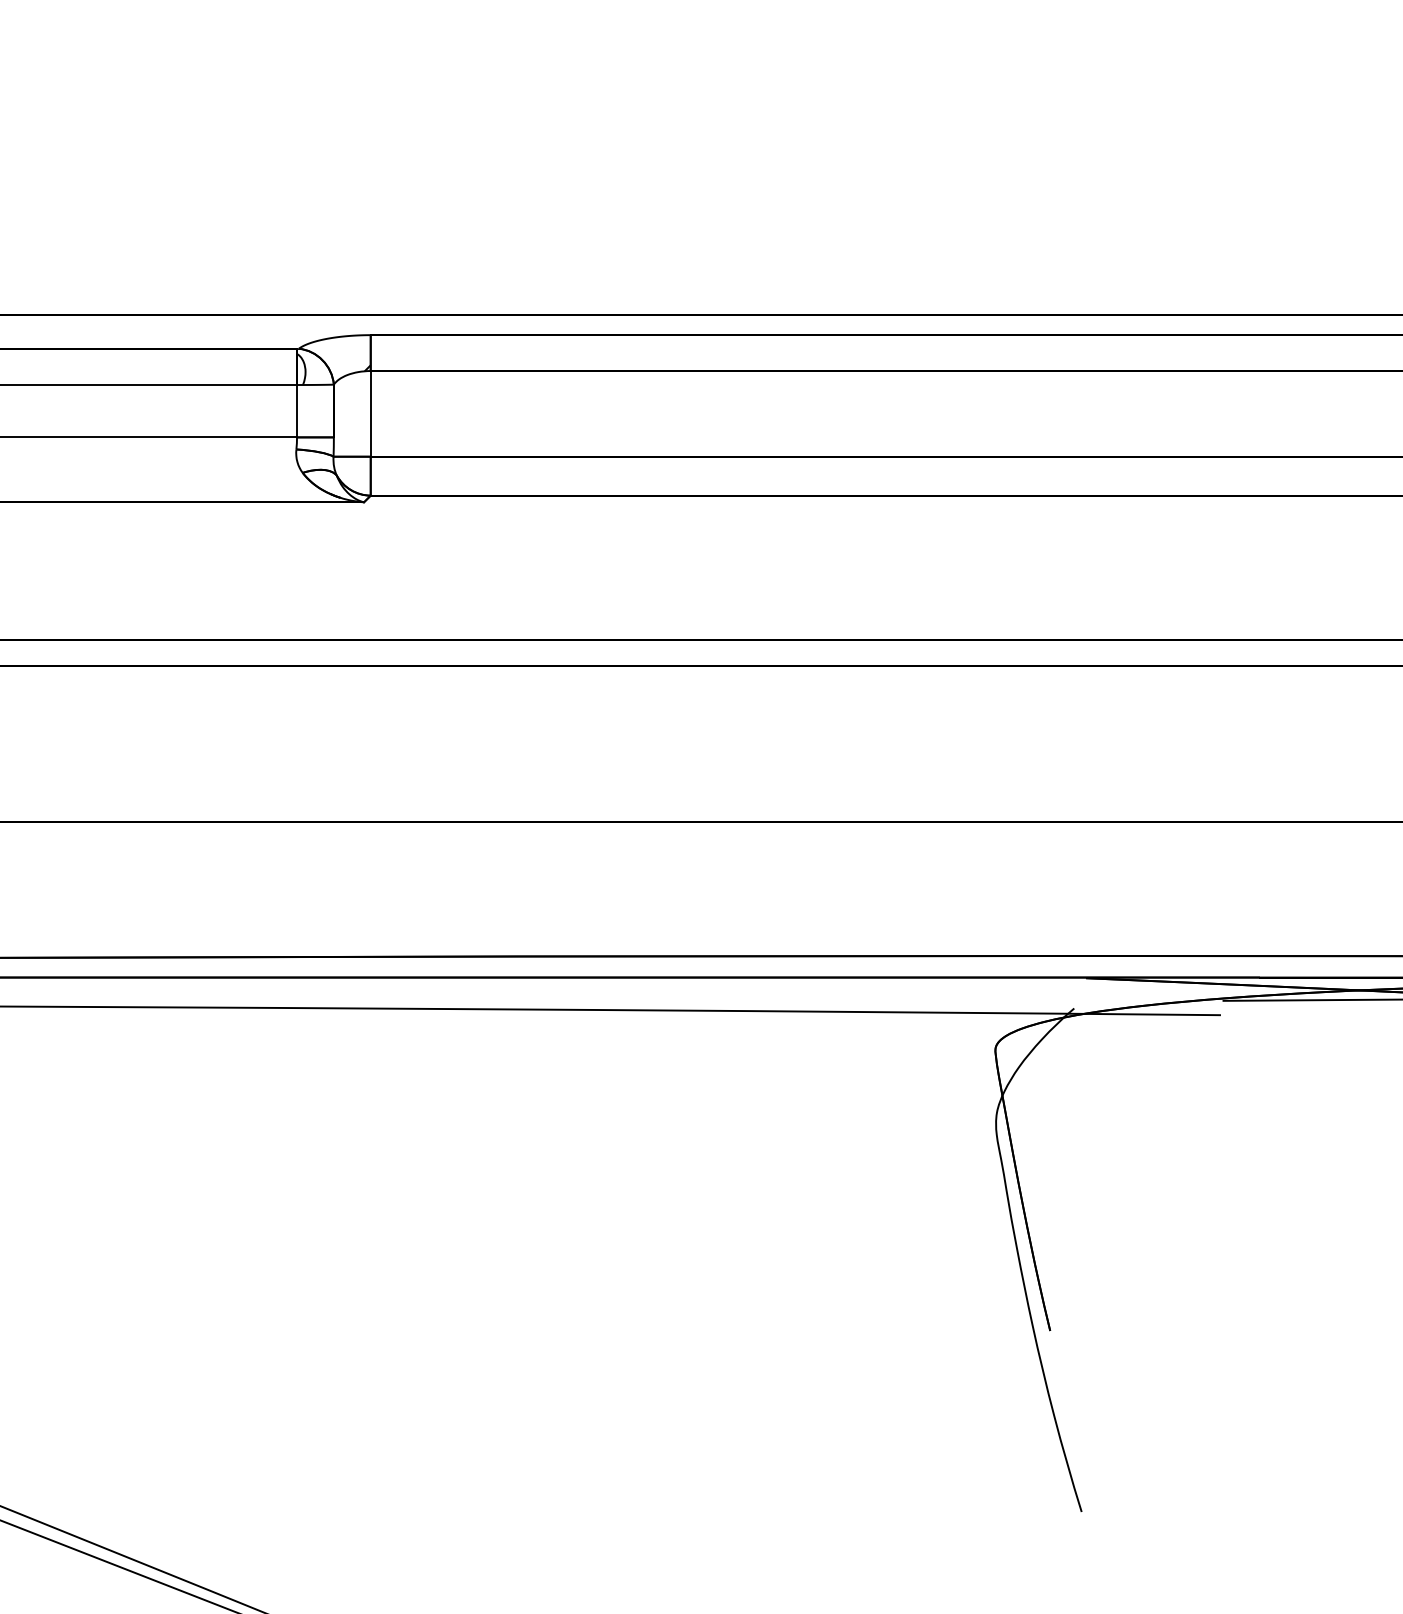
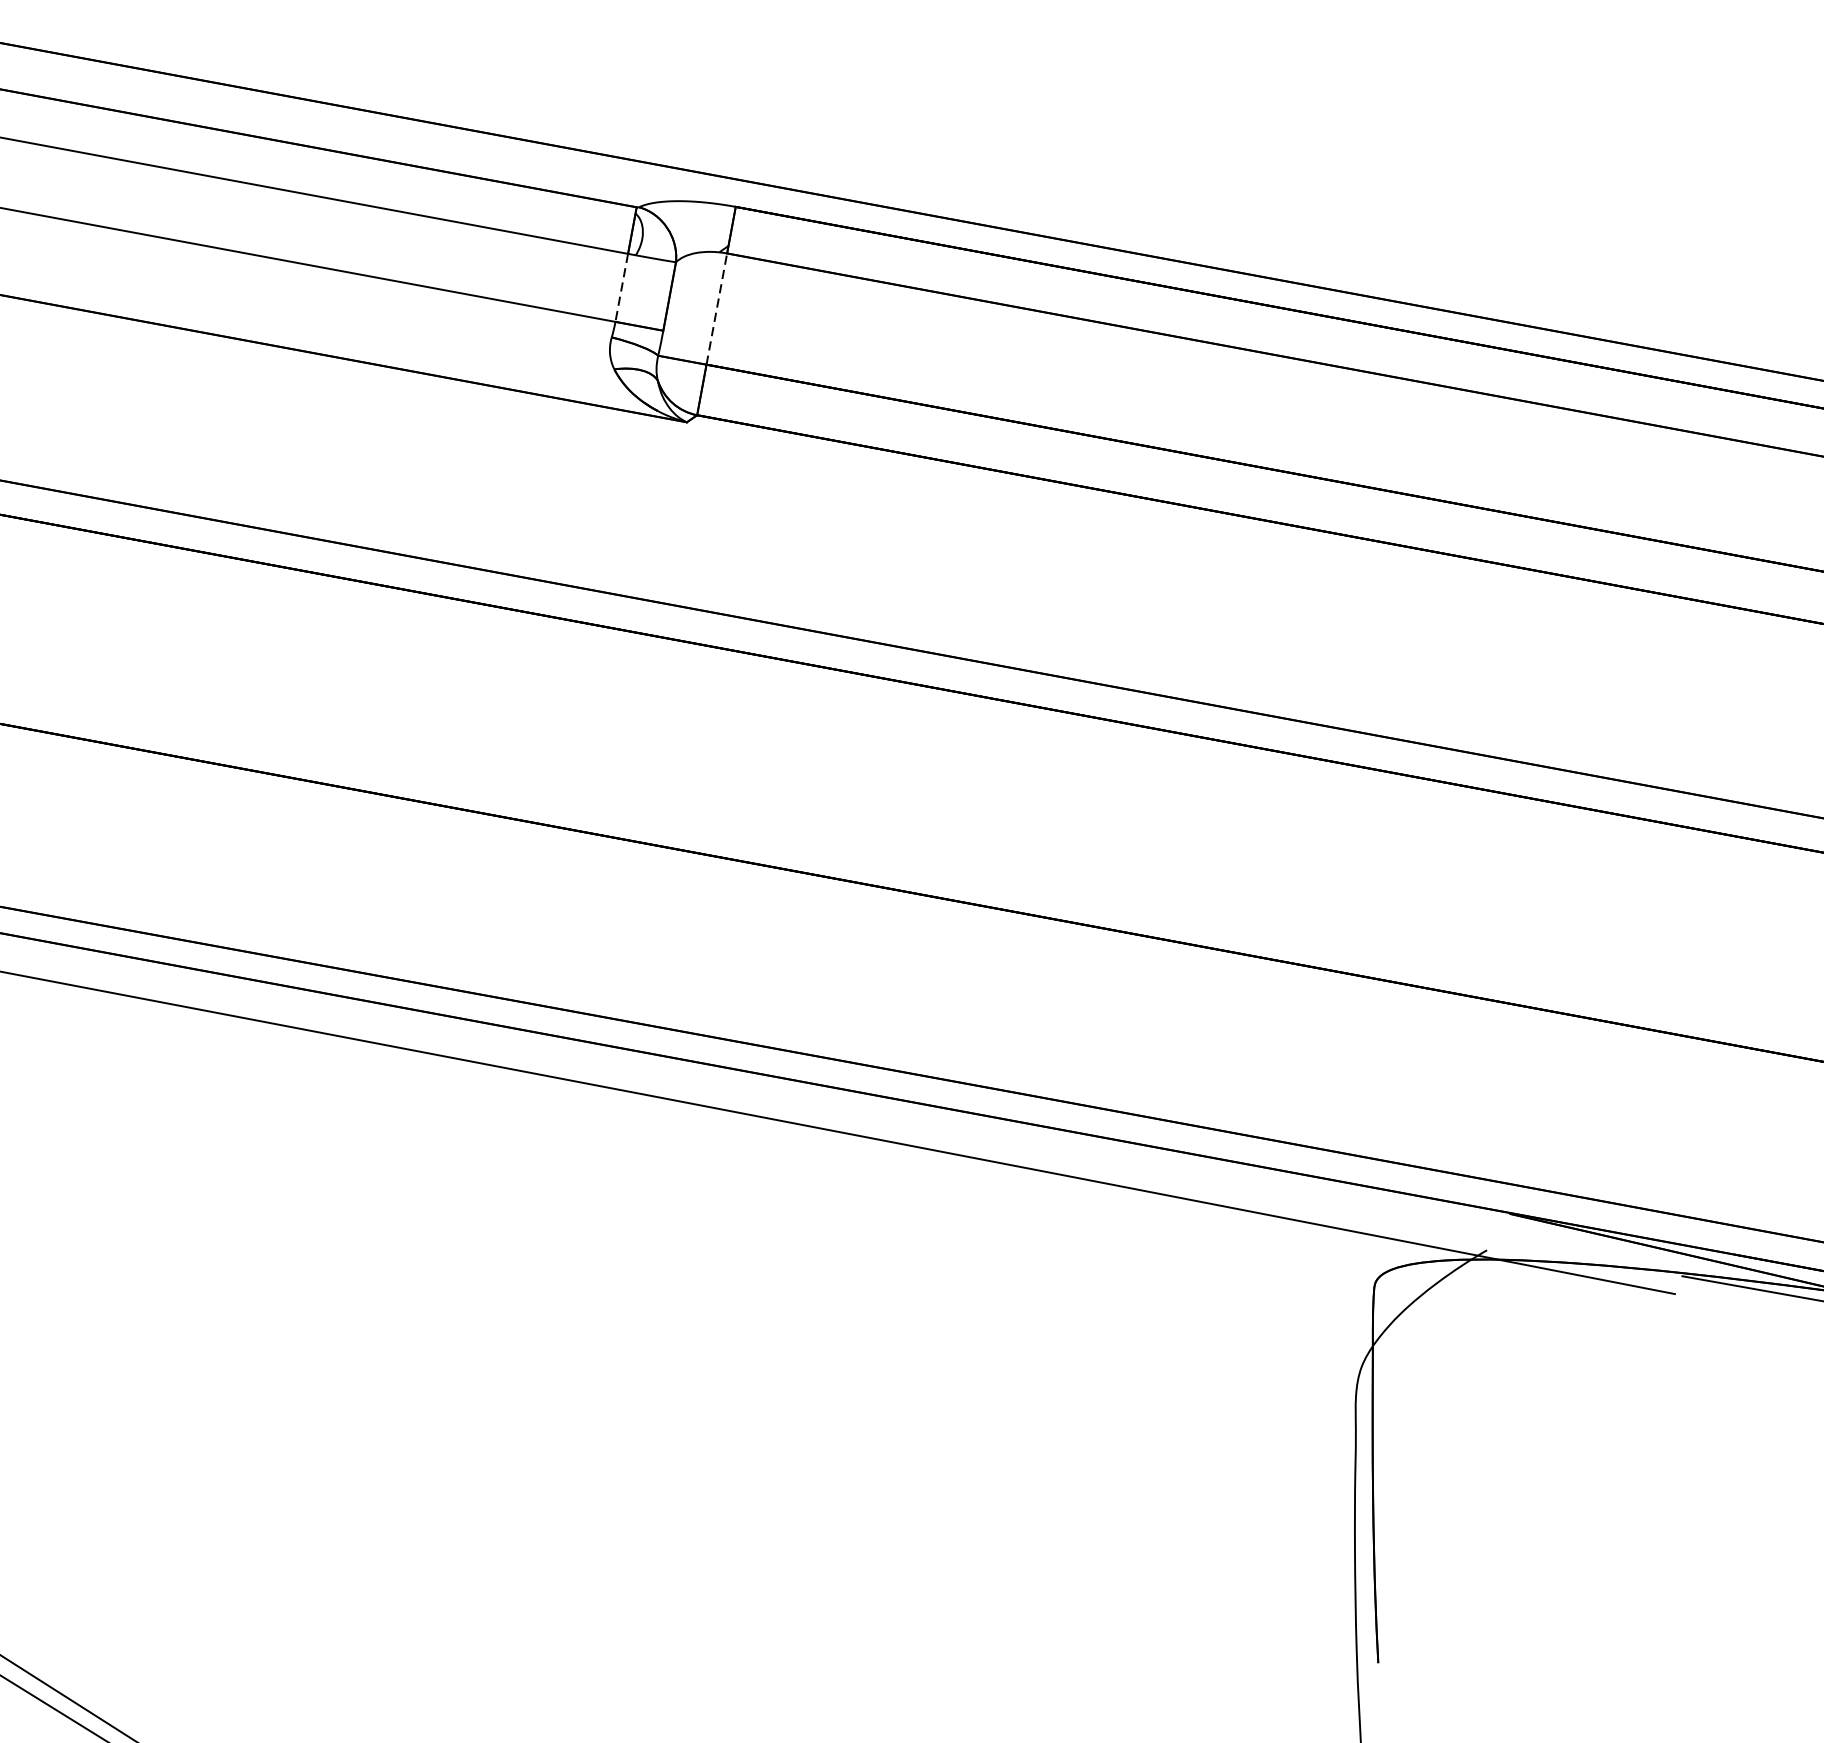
line: (297, 411) -> (622, 288), solid -> dashed
line: (370, 413) -> (716, 308), solid -> dashed

